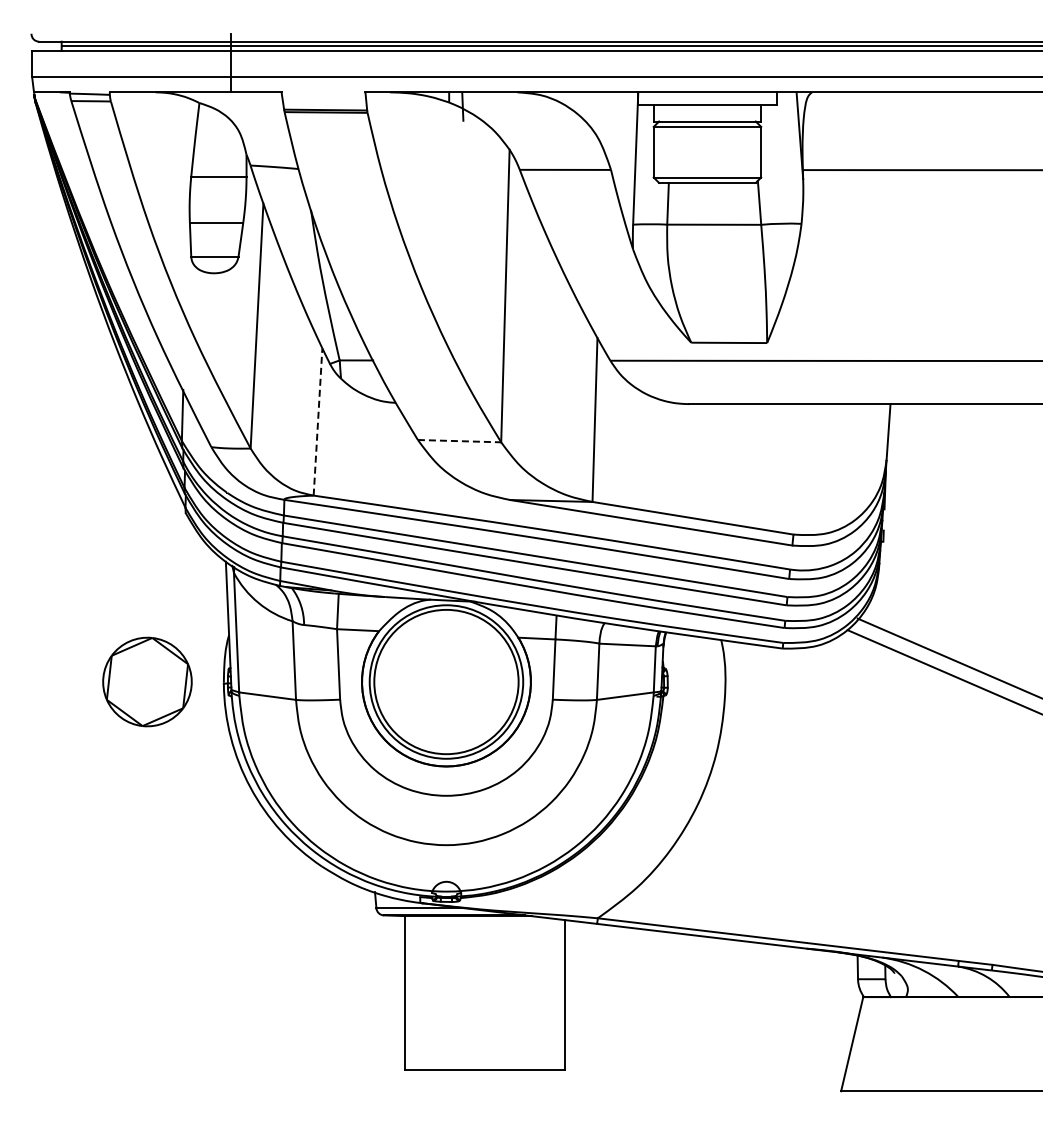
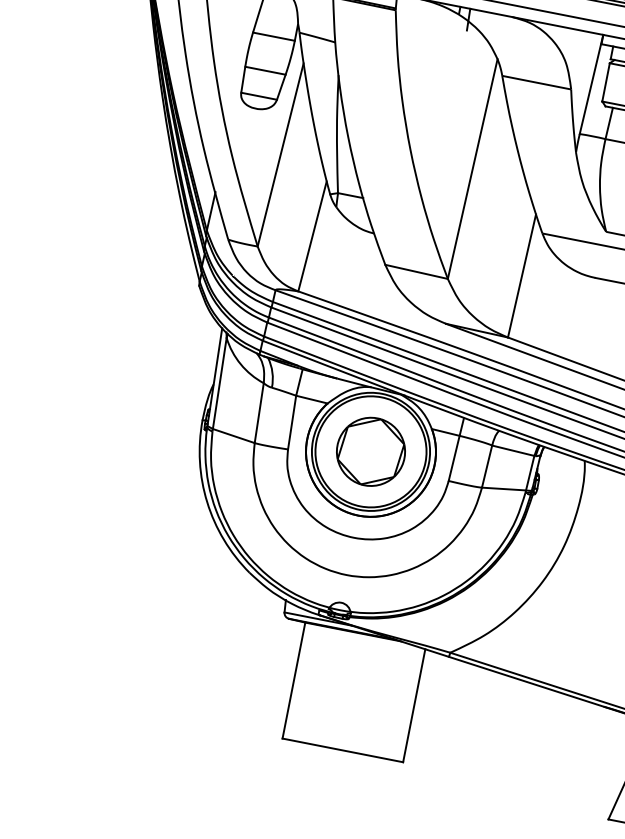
line: (318, 422) -> (312, 236), dashed -> solid
line: (459, 441) -> (416, 272), dashed -> solid
part: (147, 681) -> (371, 451), moved

